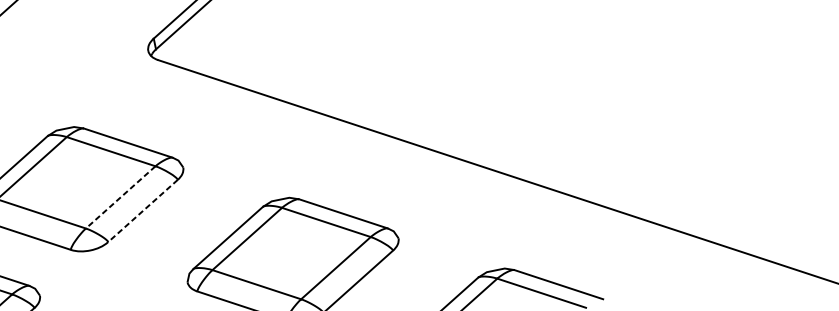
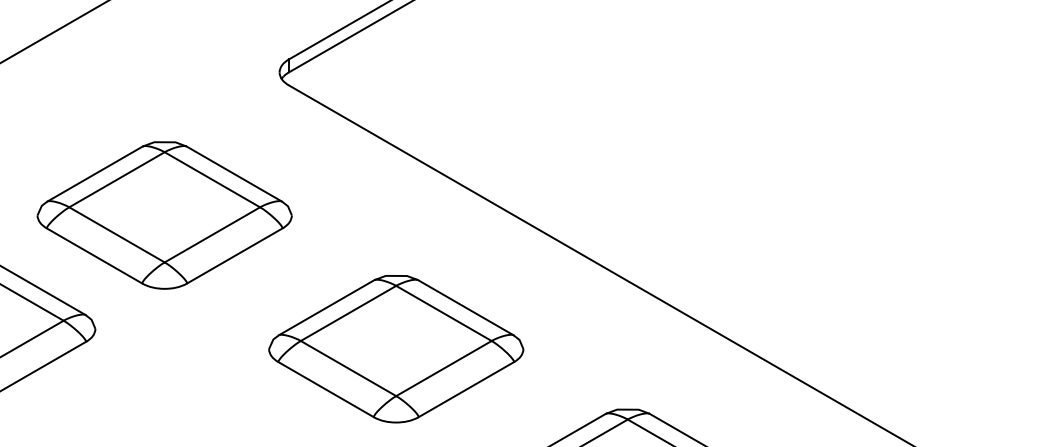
line: (120, 198) -> (211, 235), dashed -> solid
line: (142, 211) -> (234, 256), dashed -> solid

